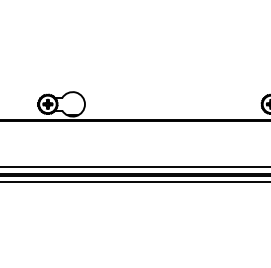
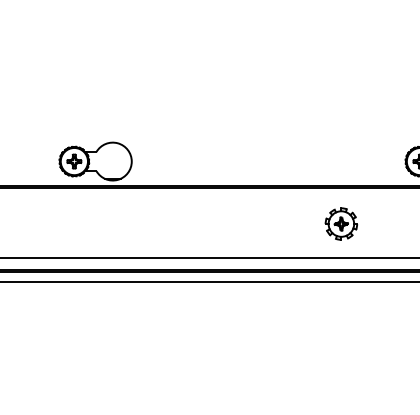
part: (220, 144) -> (341, 223), added

